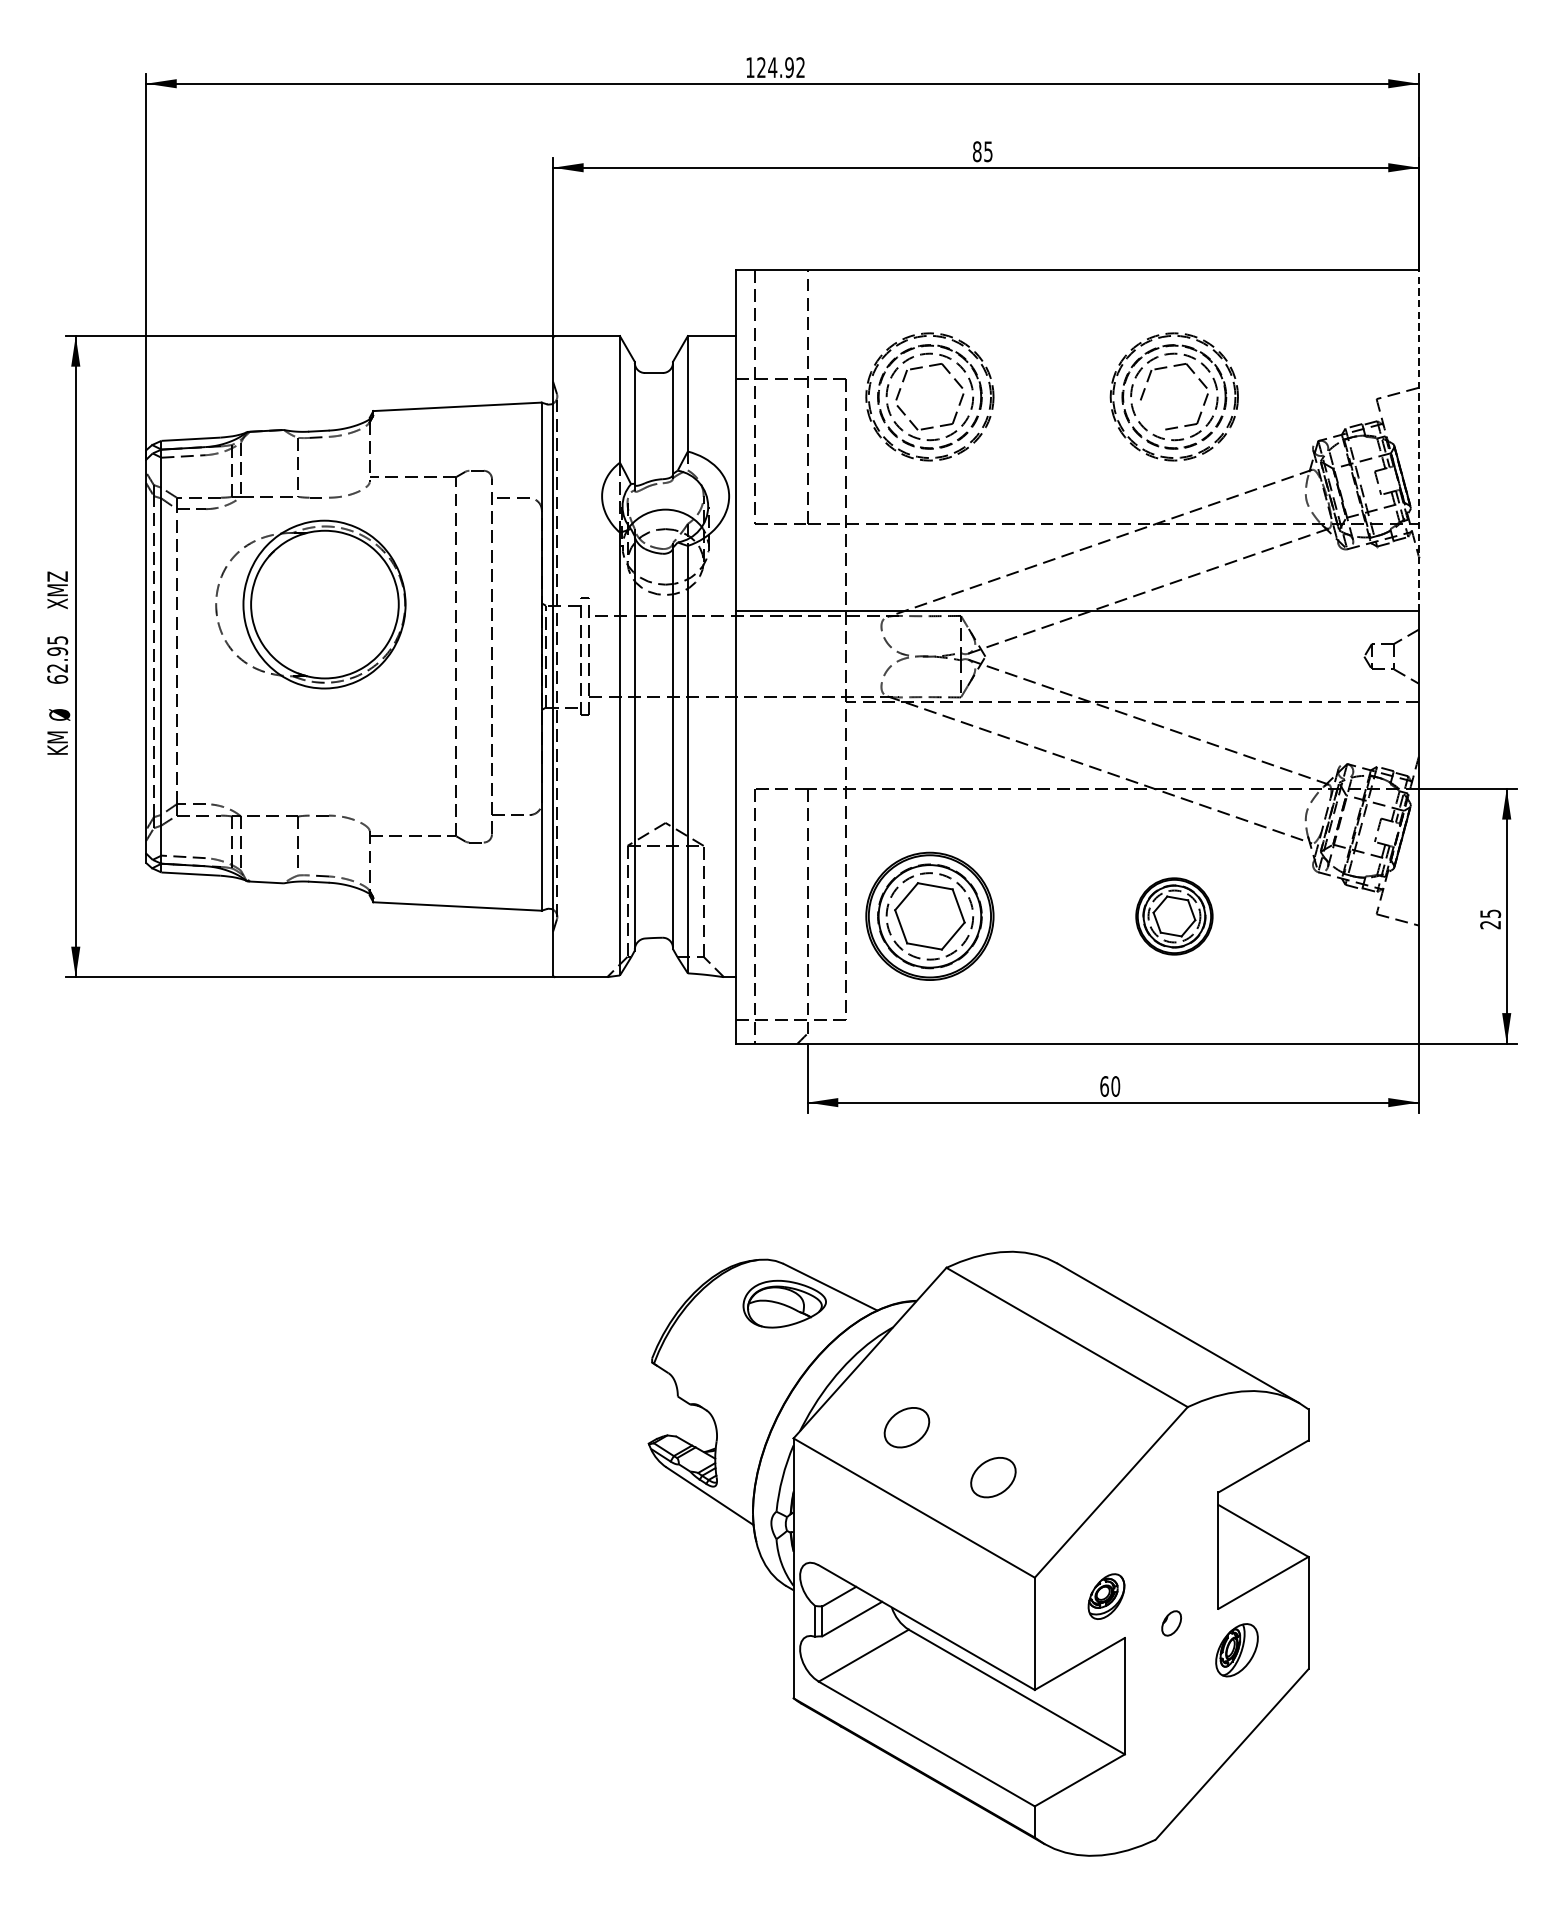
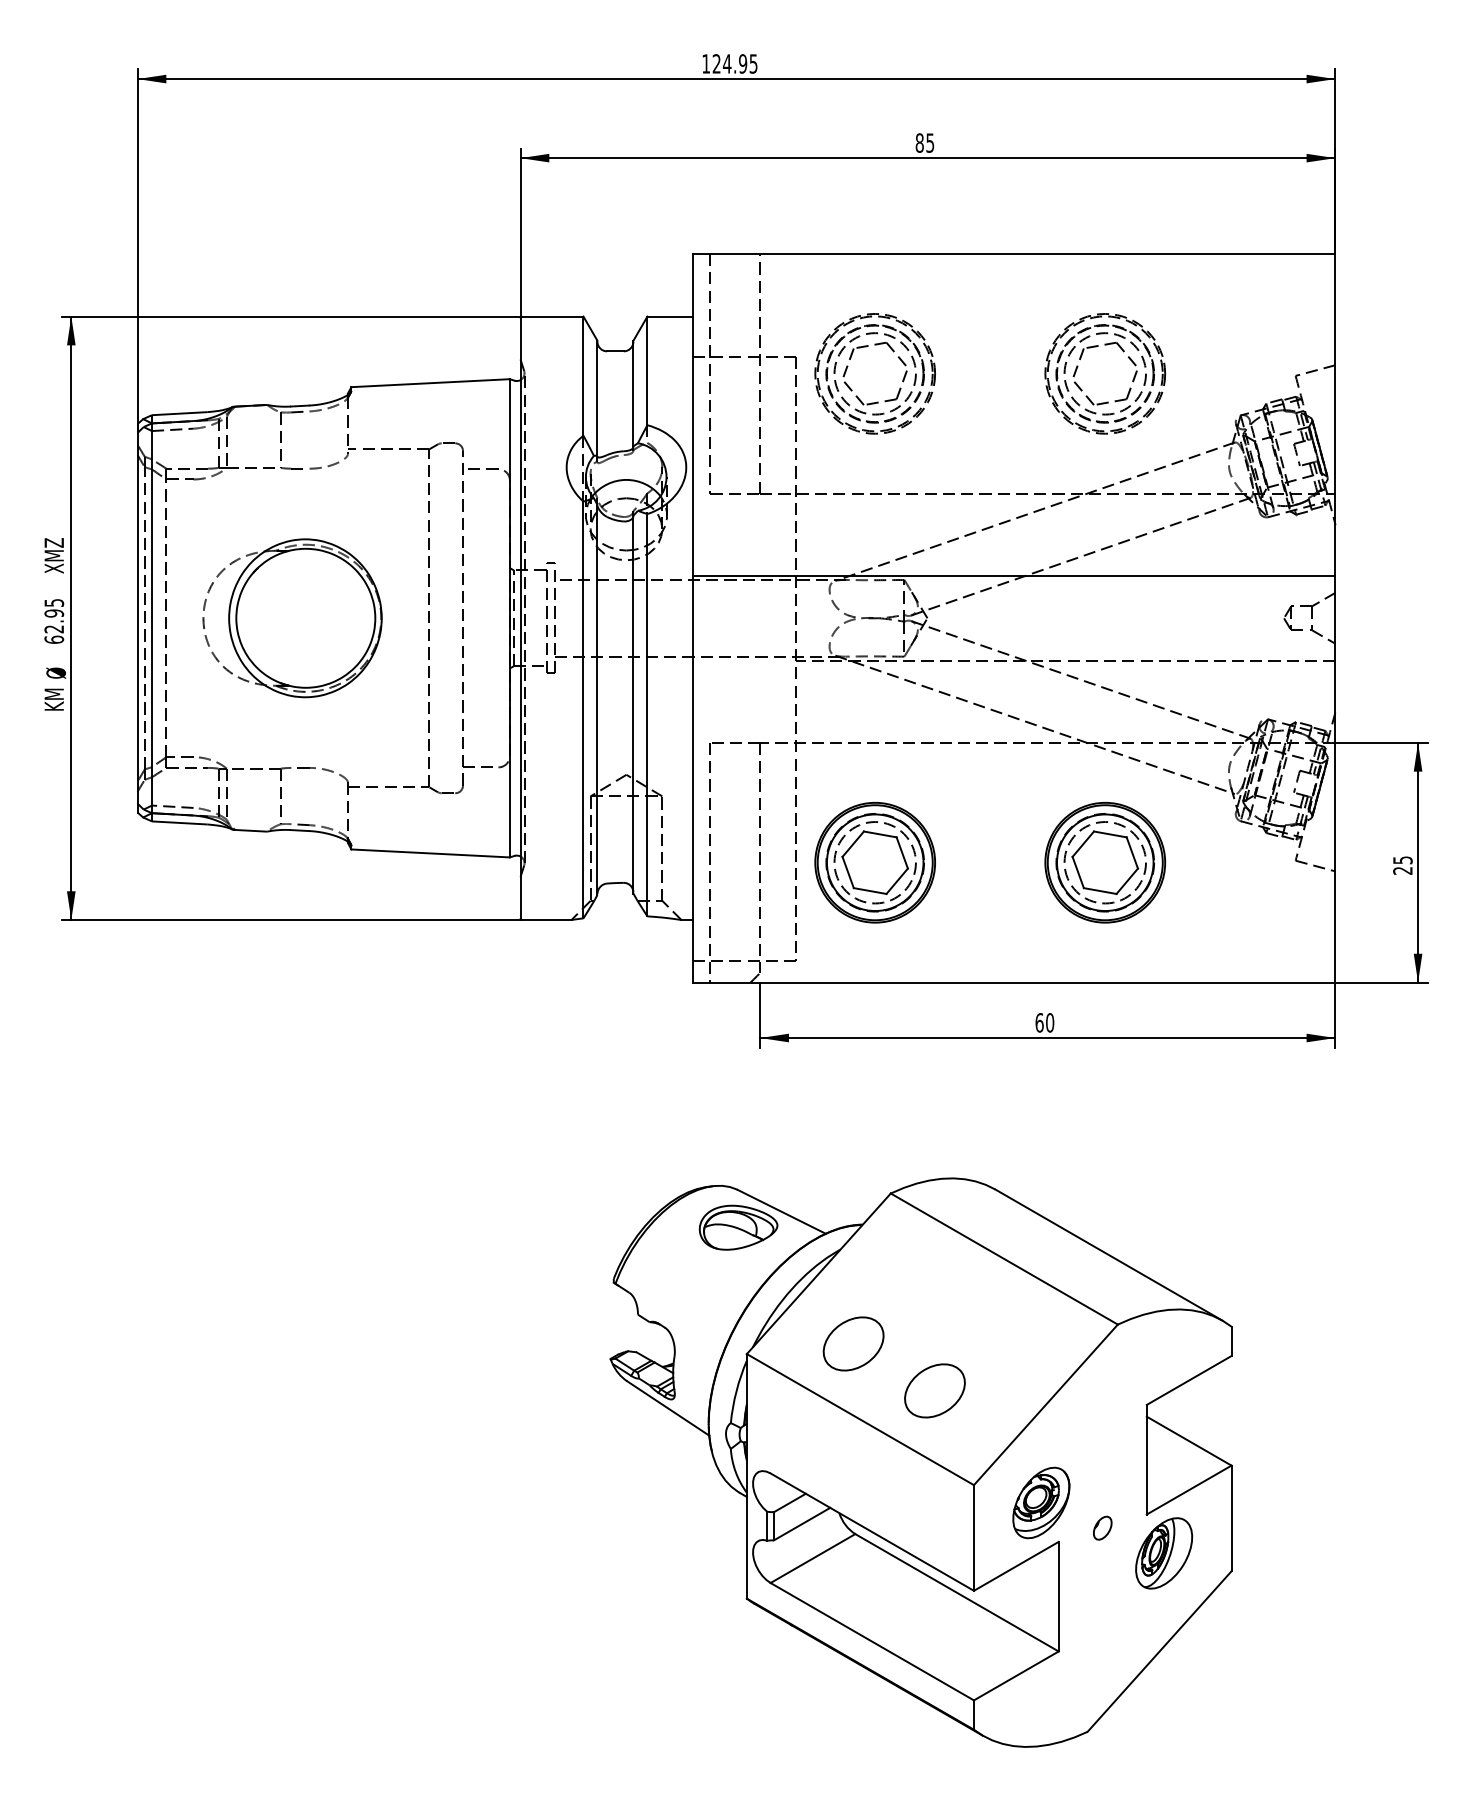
text: (800, 67) -> (753, 63), 124.92 -> 124.95
line: (1151, 416) -> (1083, 392), added
line: (1418, 440) -> (1335, 414), dashed -> solid
part: (310, 604) -> (292, 618), moved
part: (1174, 916) -> (1105, 862), size x1.67
part: (906, 1427) -> (853, 1343), size x1.43
part: (992, 1477) -> (934, 1390), size x1.43
part: (1106, 1596) -> (1041, 1502), size x1.67
part: (1237, 1650) -> (1164, 1553), size x1.43

